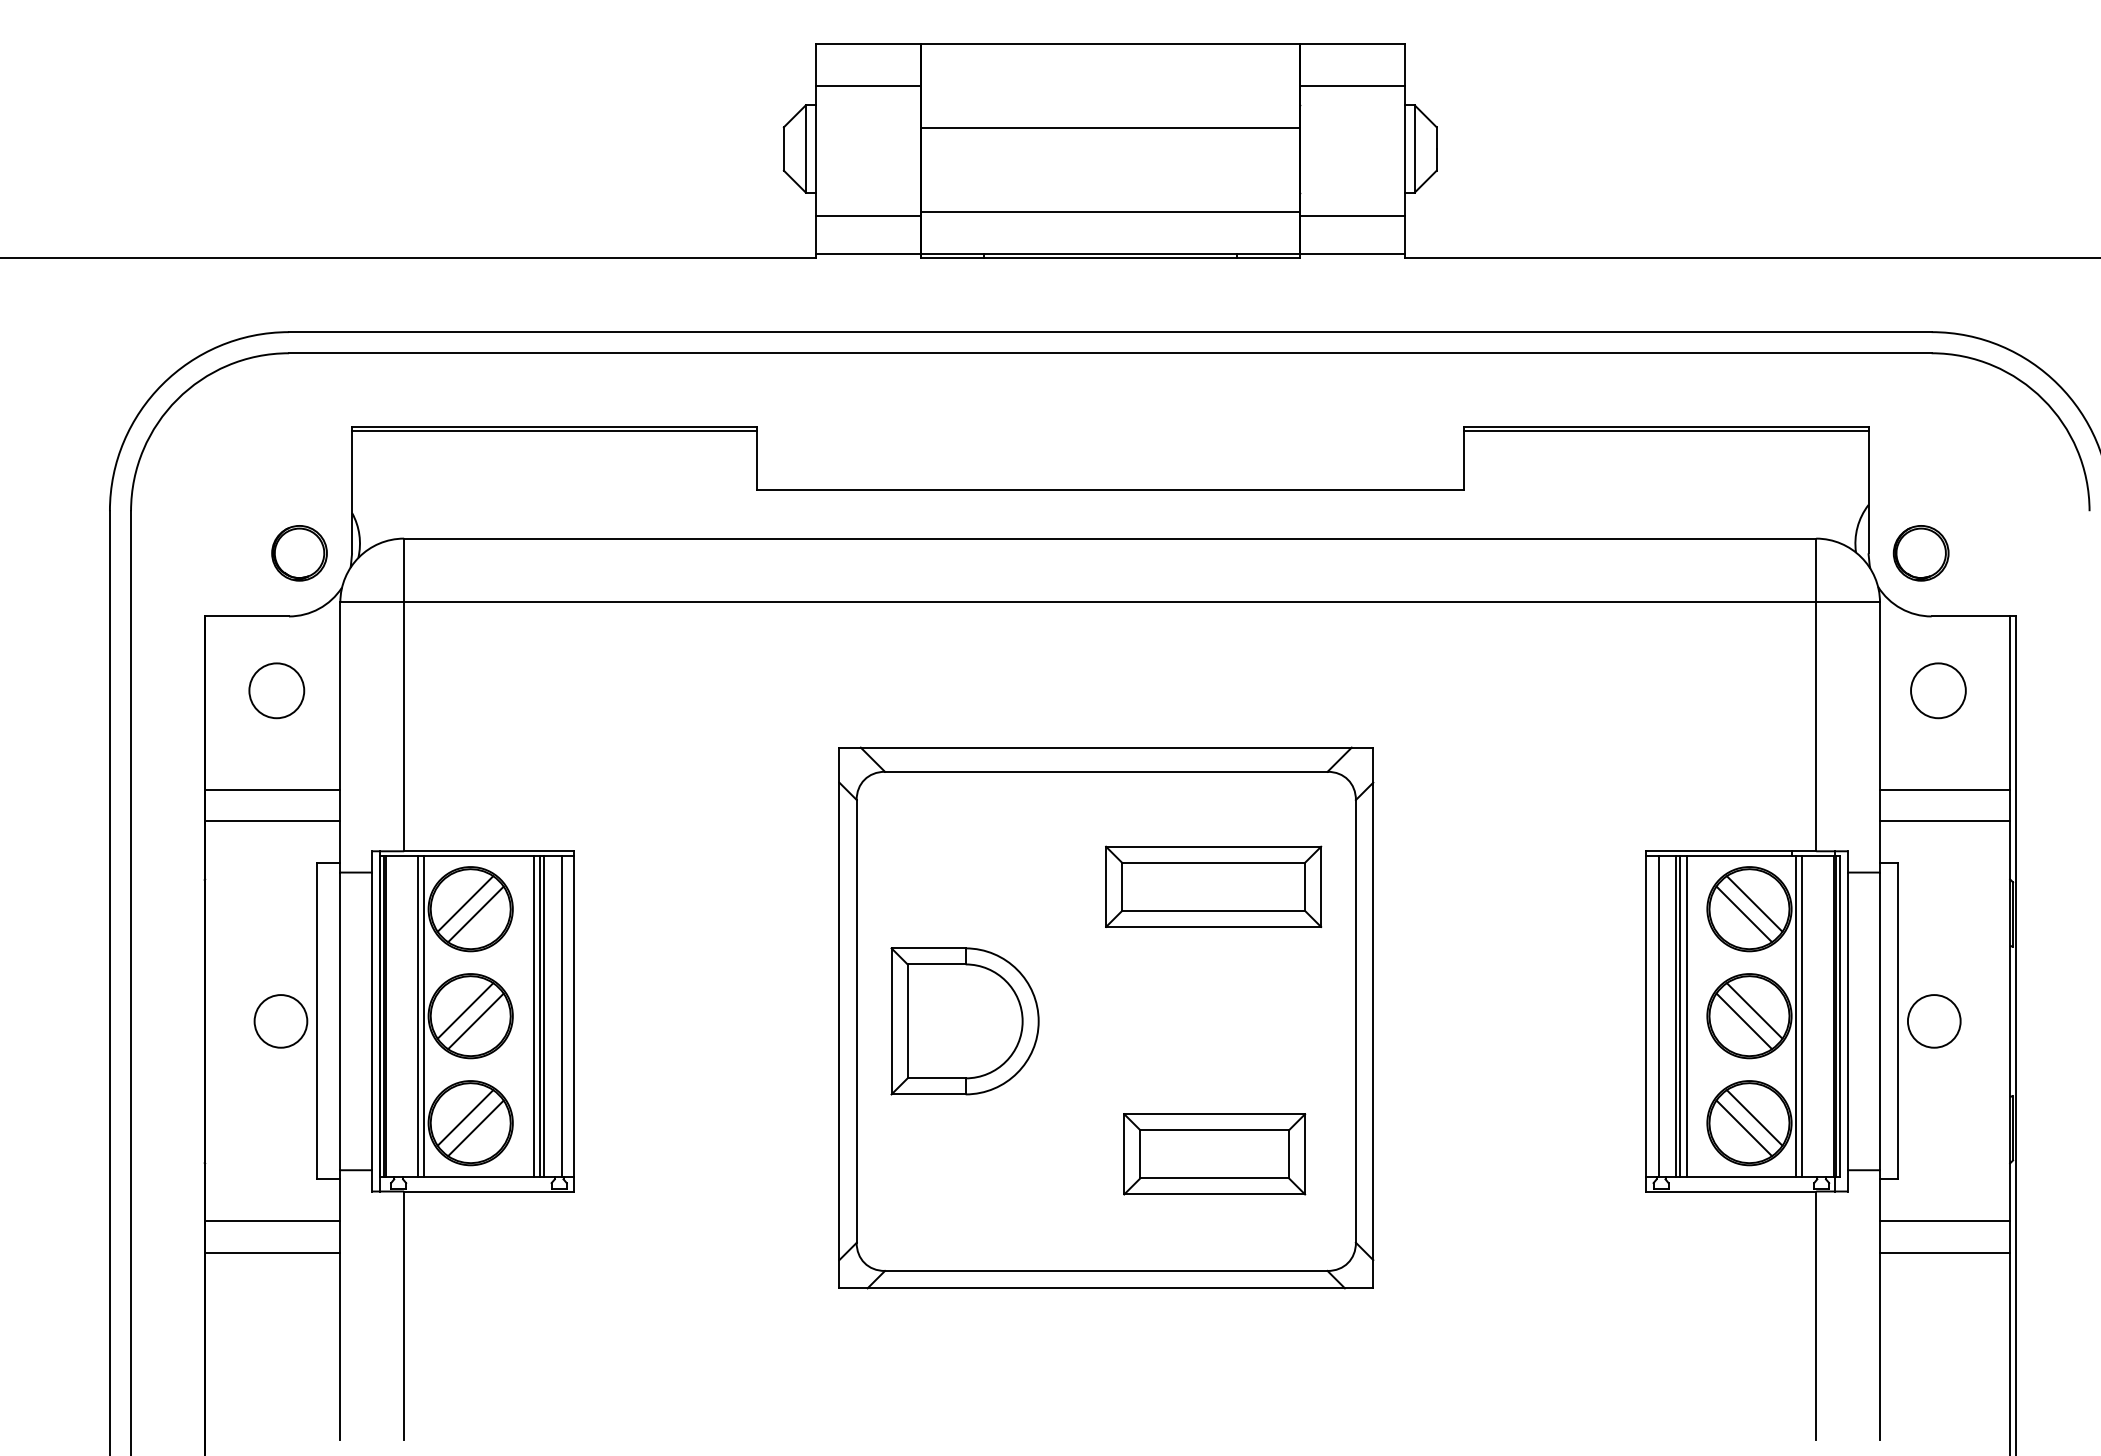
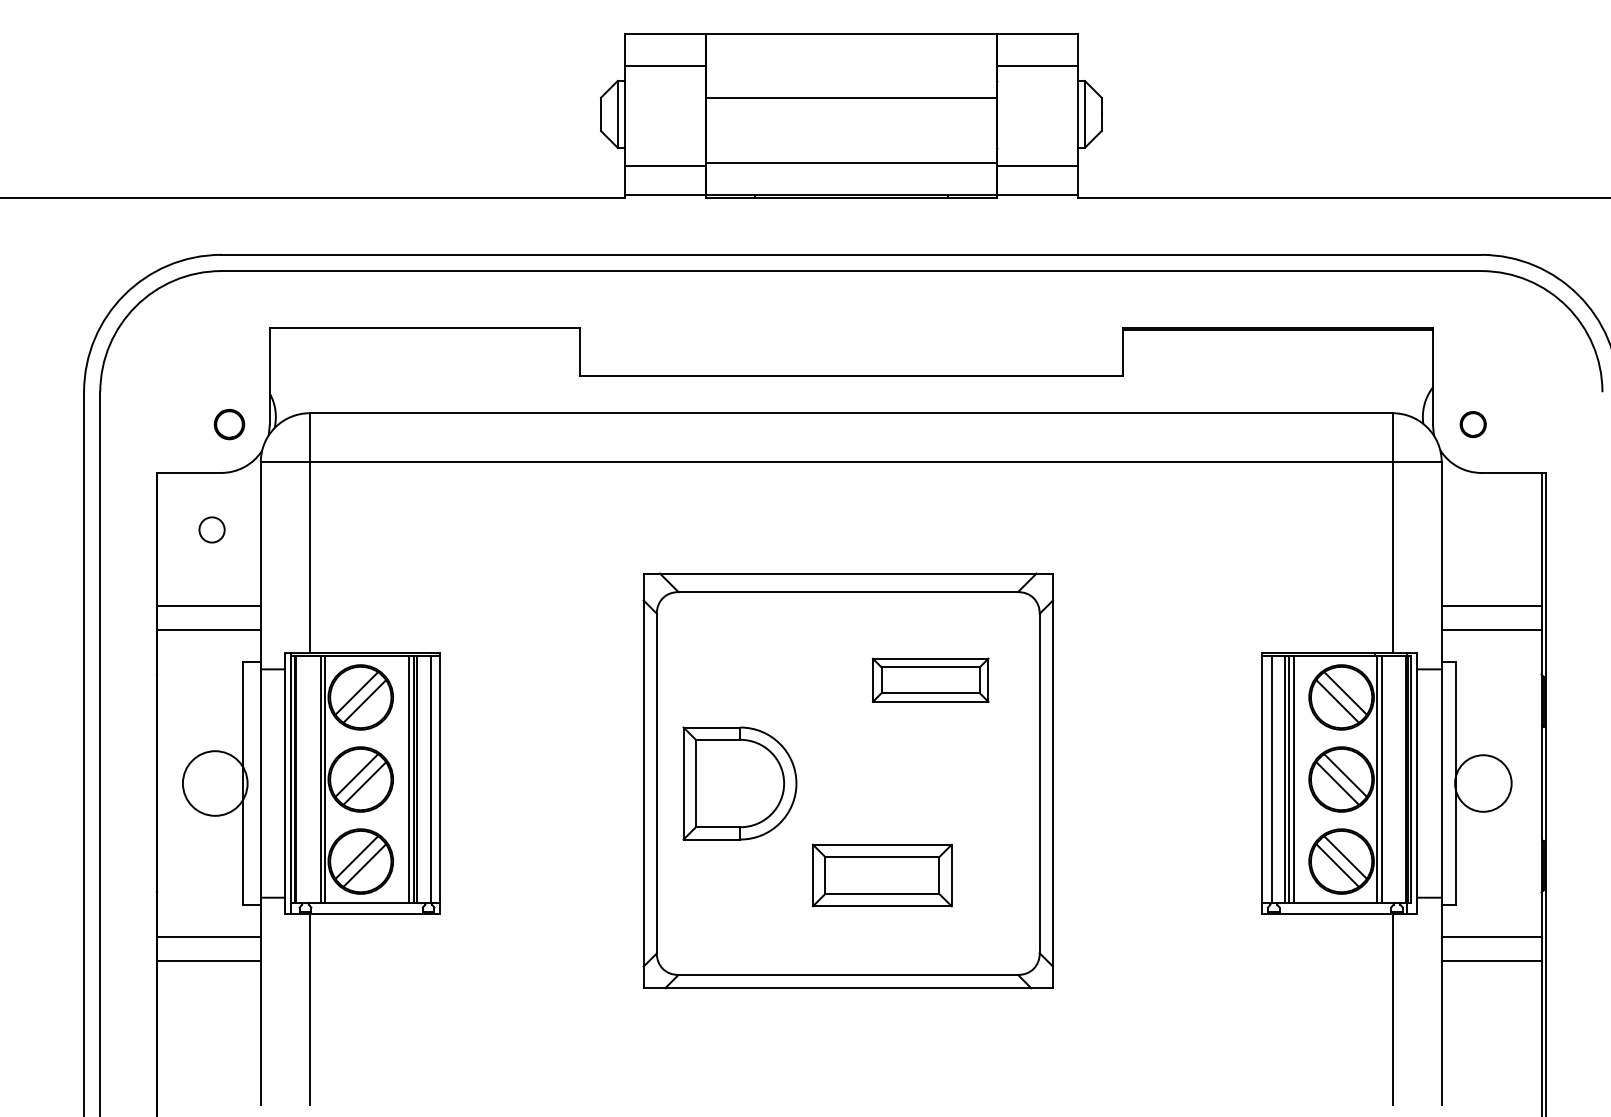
line: (554, 430) -> (425, 330), removed
part: (299, 553) -> (229, 424), size x0.7
part: (1920, 553) -> (1472, 424), size x0.6
circle: (276, 690) -> (211, 529), size x0.6
circle: (1938, 690) -> (1486, 529), removed
part: (1213, 886) -> (930, 680), size x0.7
circle: (280, 1021) -> (214, 783), size x1.6
circle: (1933, 1021) -> (1482, 783), size x1.4
part: (1214, 1154) -> (882, 875), moved

